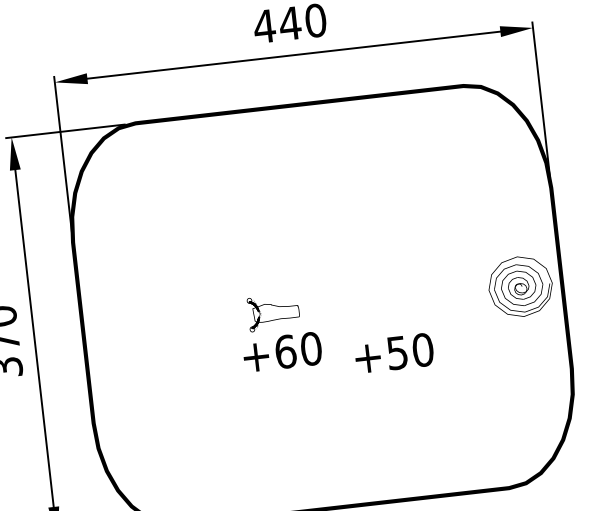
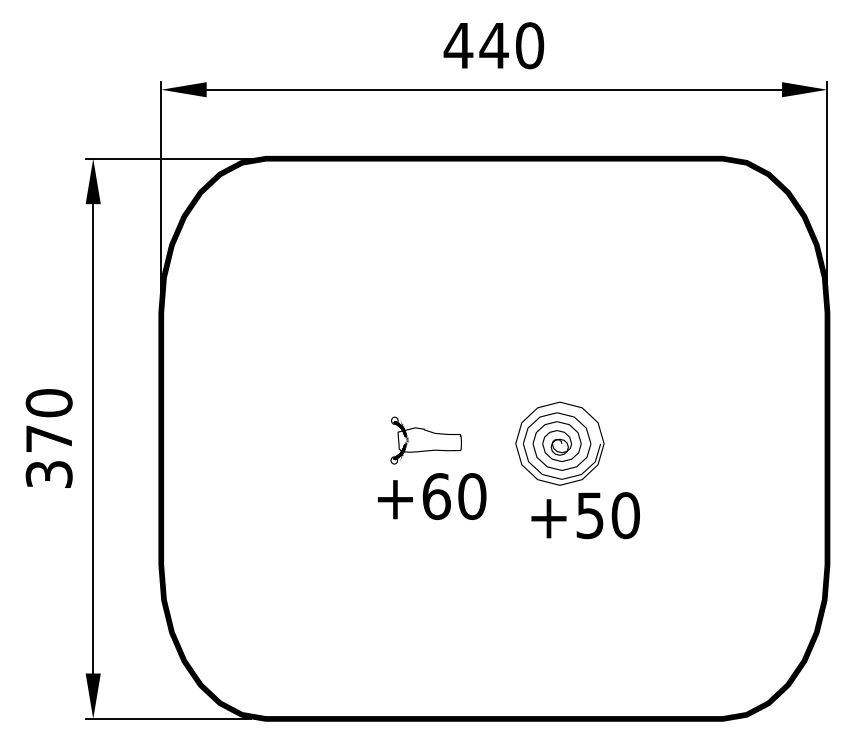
part: (520, 286) -> (559, 443), moved

